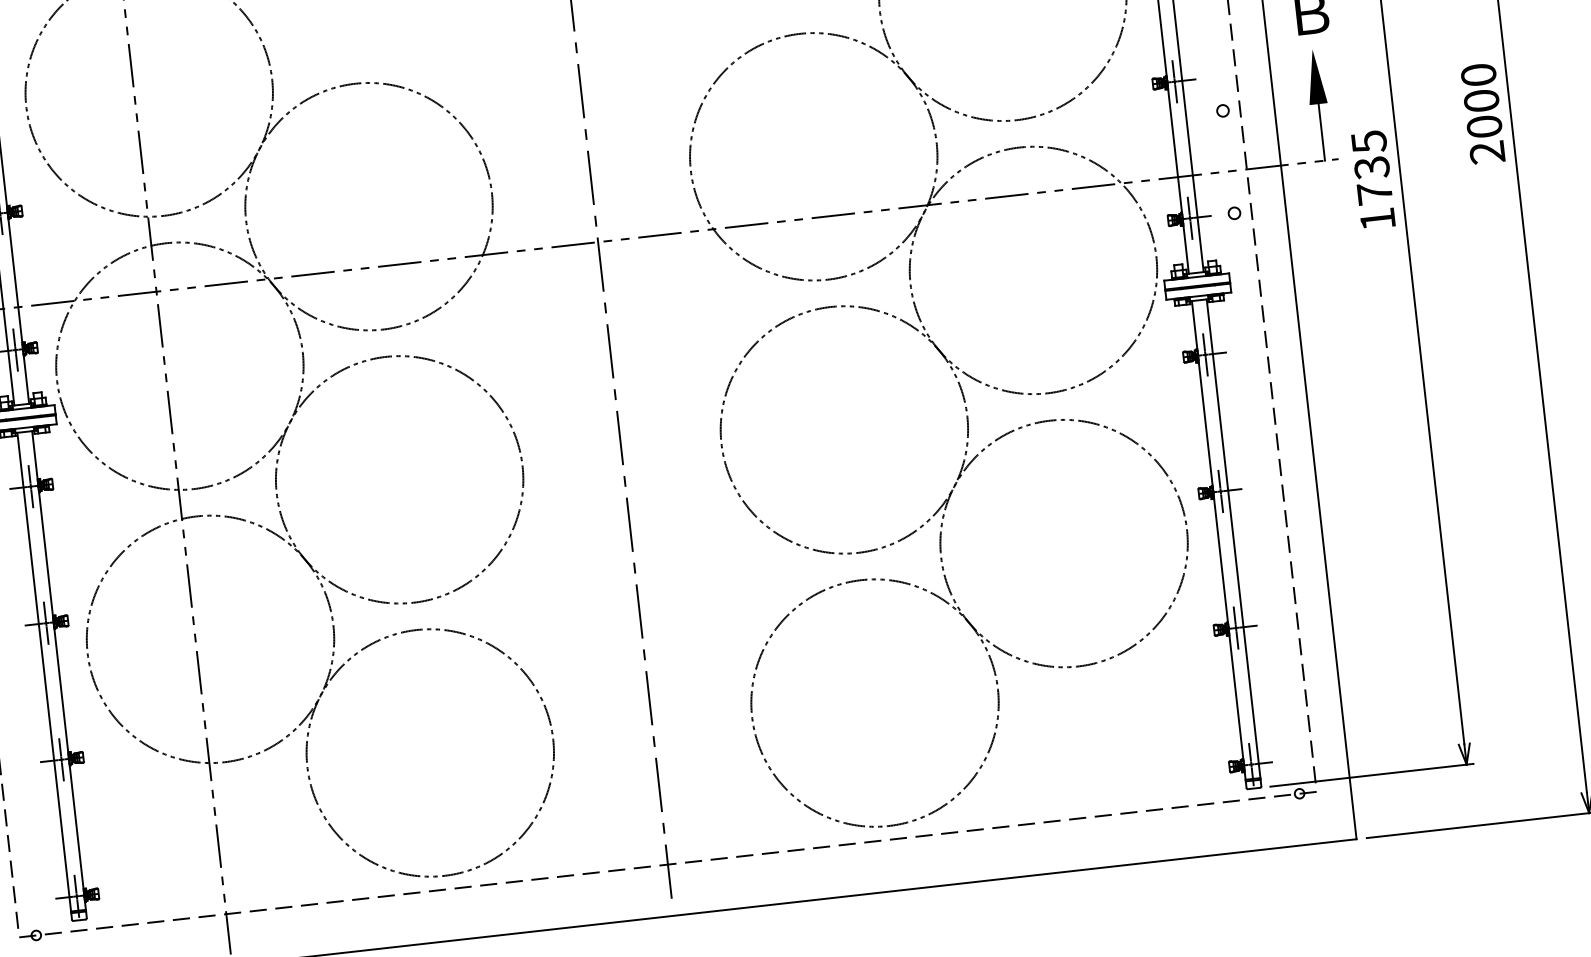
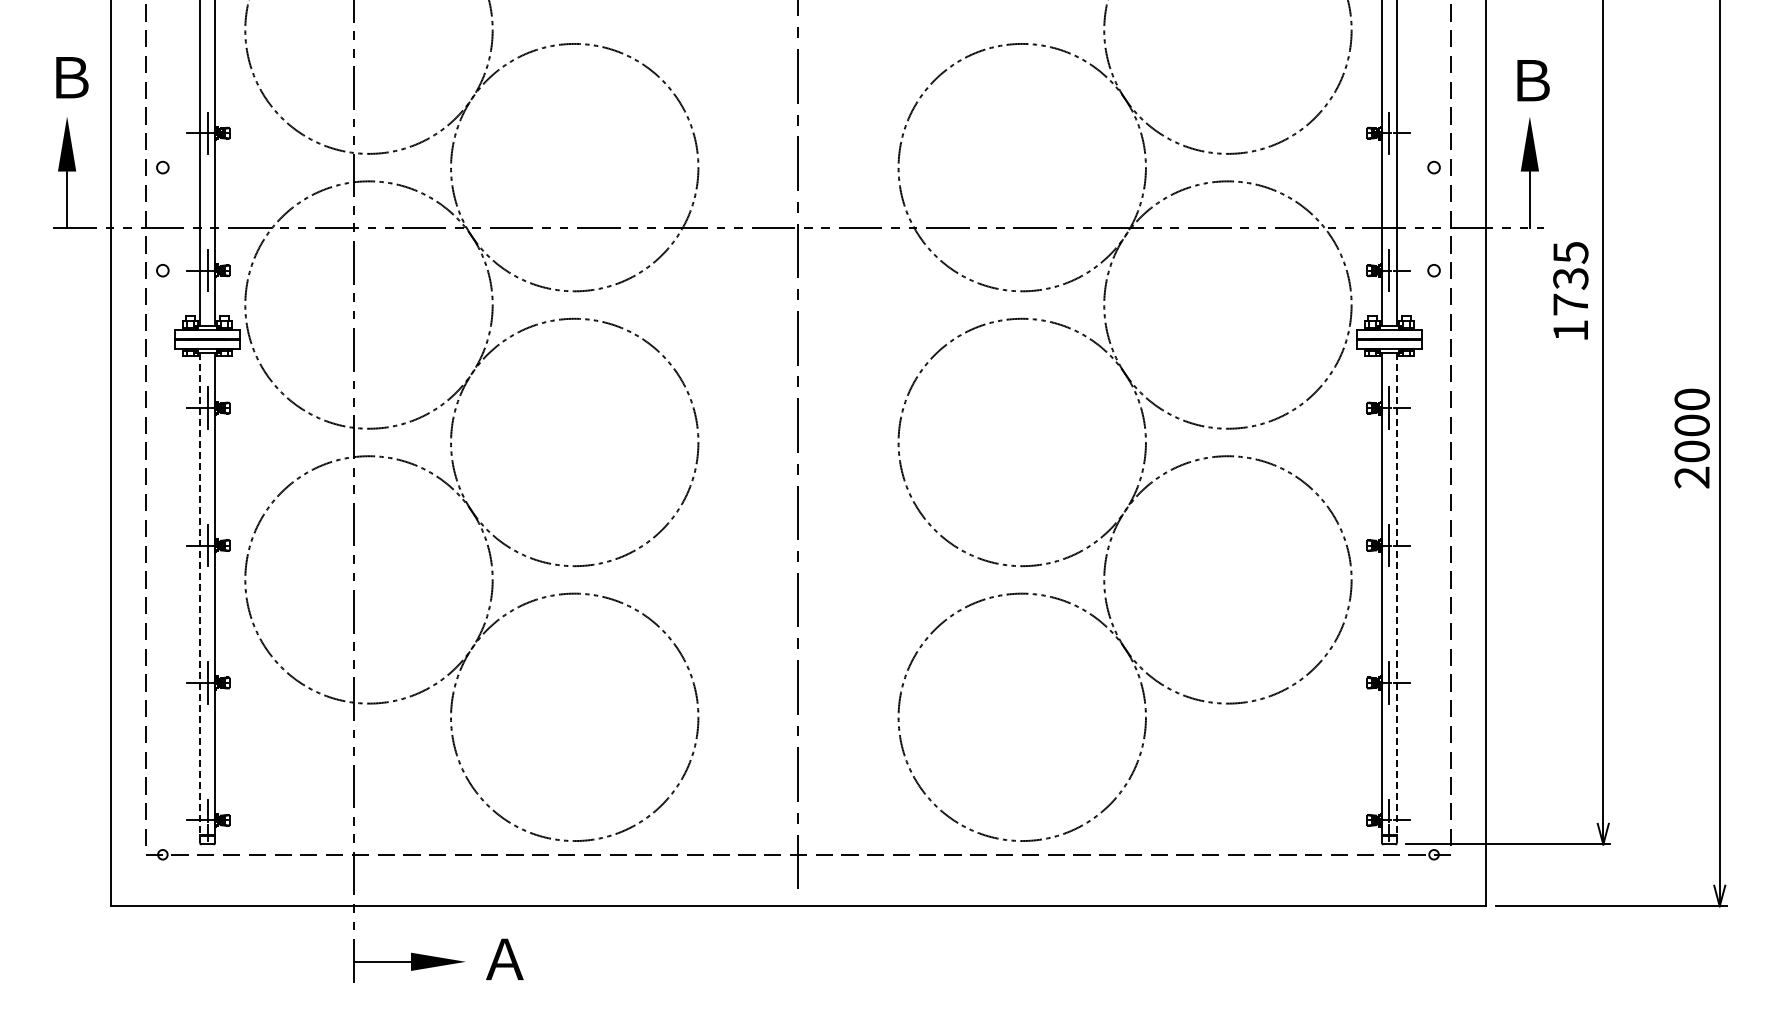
text: (1482, 113) -> (1691, 438), moved
text: (1373, 179) -> (1570, 290), moved
line: (1233, 543) -> (1396, 598), solid -> dashed
line: (45, 676) -> (200, 598), solid -> dashed

